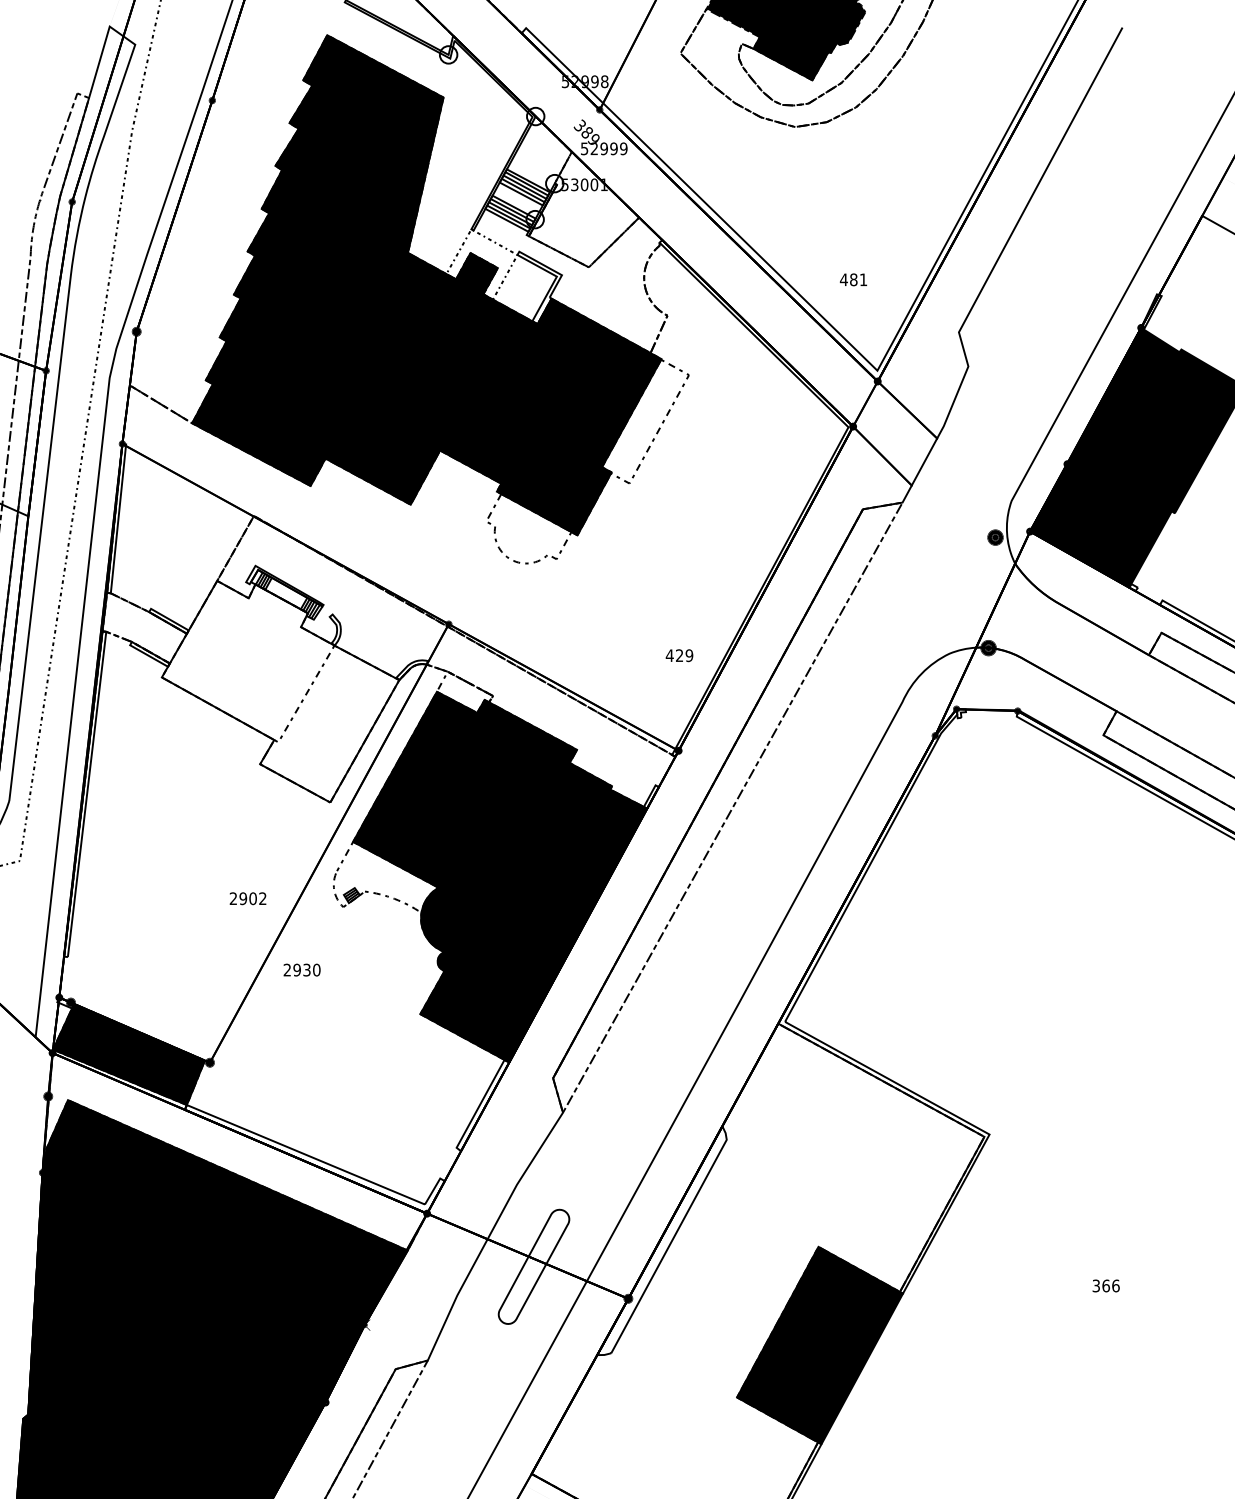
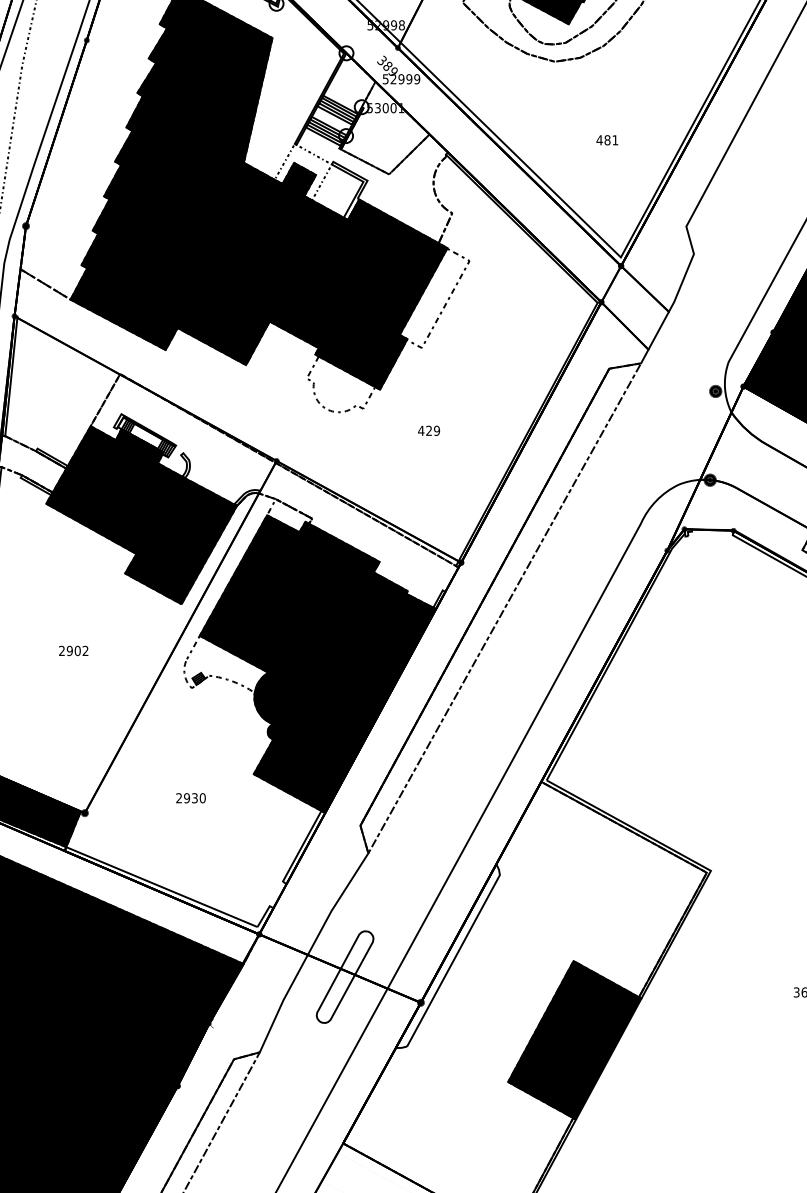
text: (852, 279) -> (606, 140), moved
text: (679, 655) -> (429, 430), moved
fill: (280, 691) -> (141, 515), added
text: (247, 898) -> (73, 650), moved
text: (301, 969) -> (190, 797), moved

